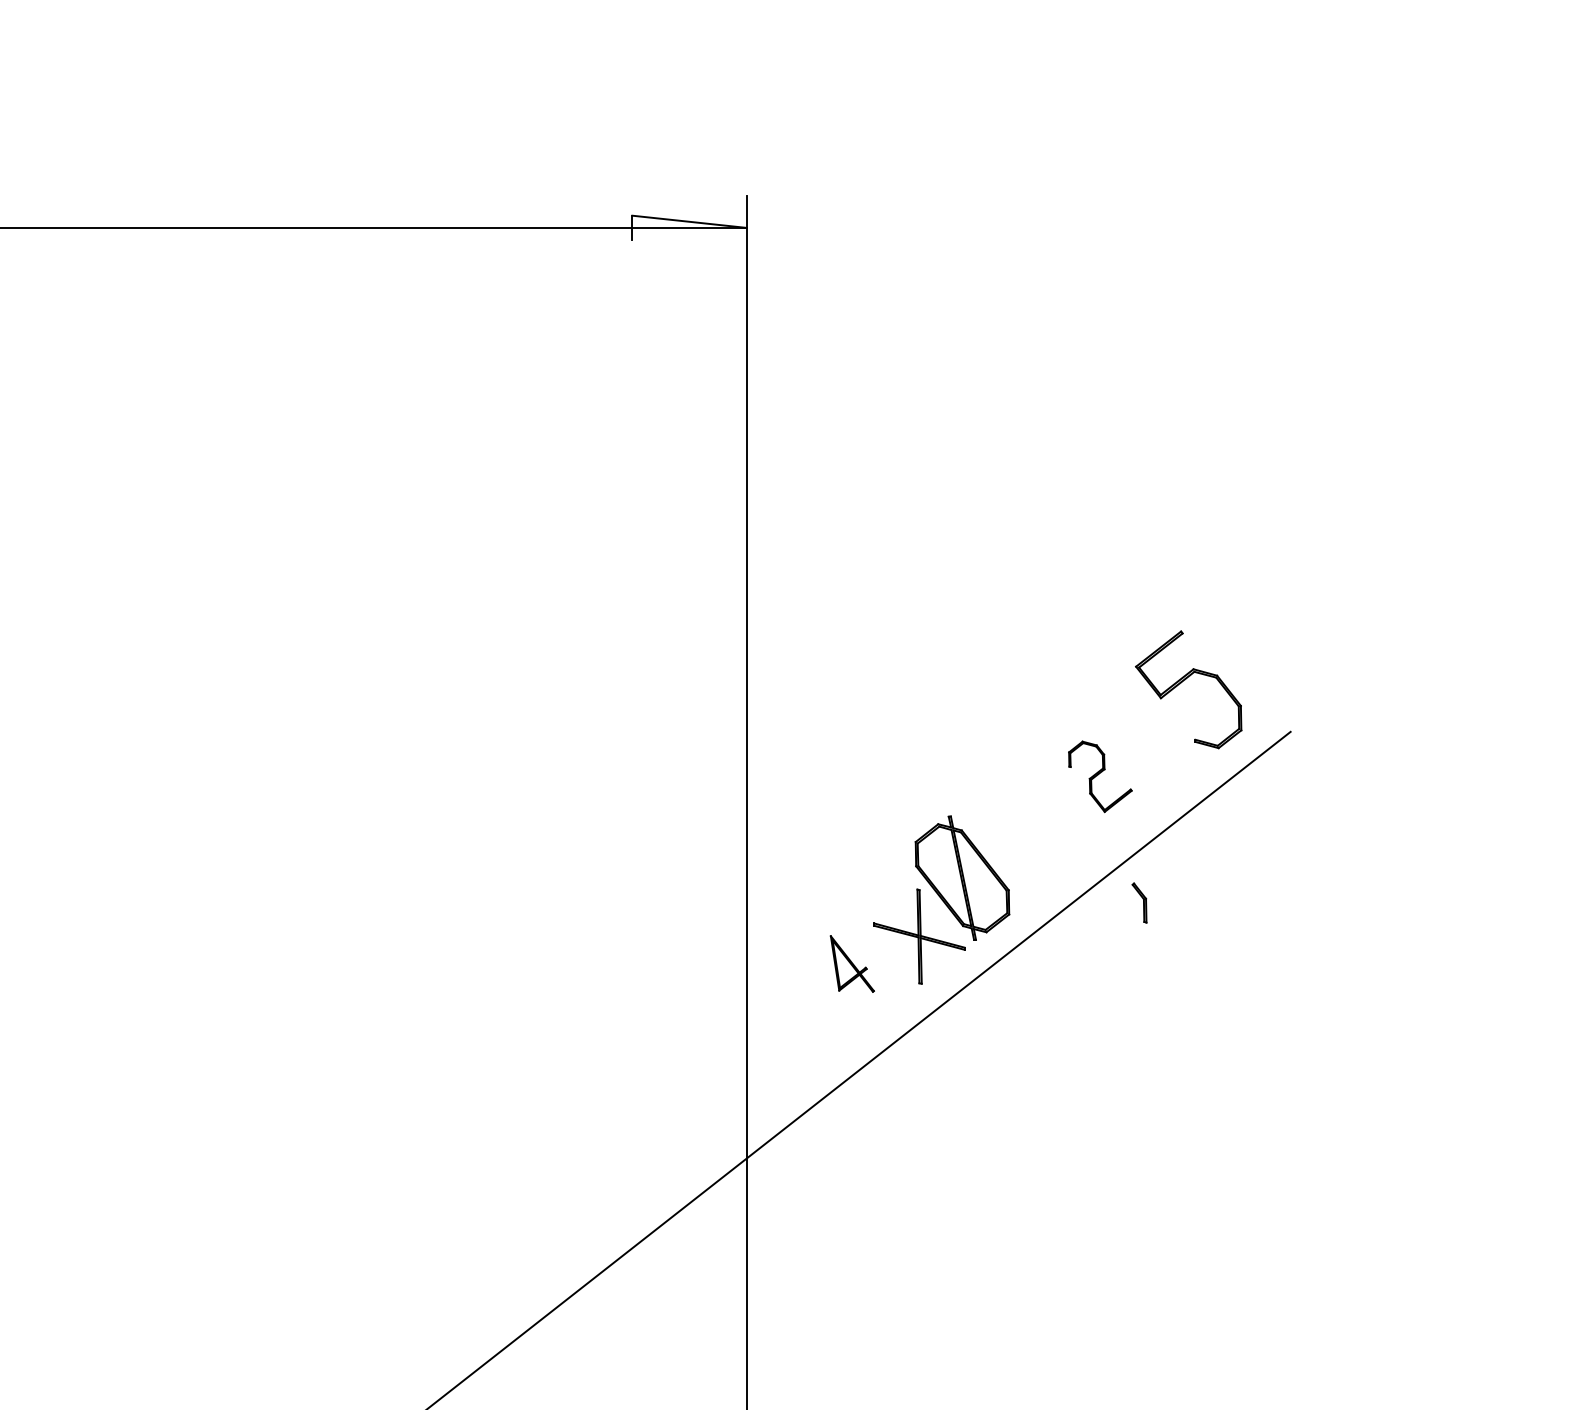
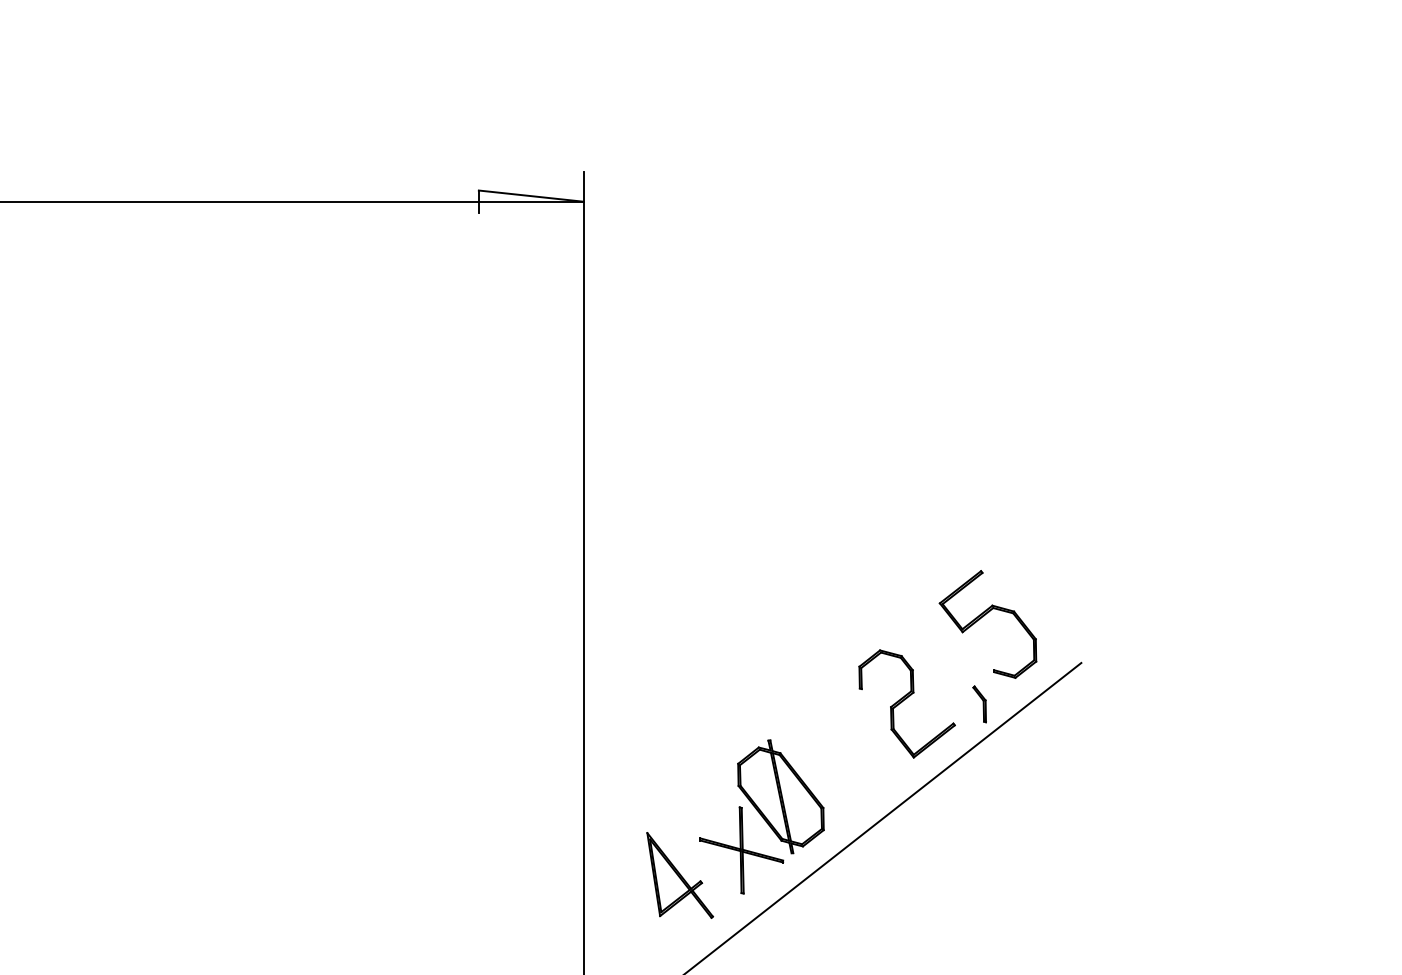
part: (1100, 776) -> (907, 703), size x1.67
part: (1139, 902) -> (979, 703), moved
part: (852, 963) -> (680, 874), size x1.67

